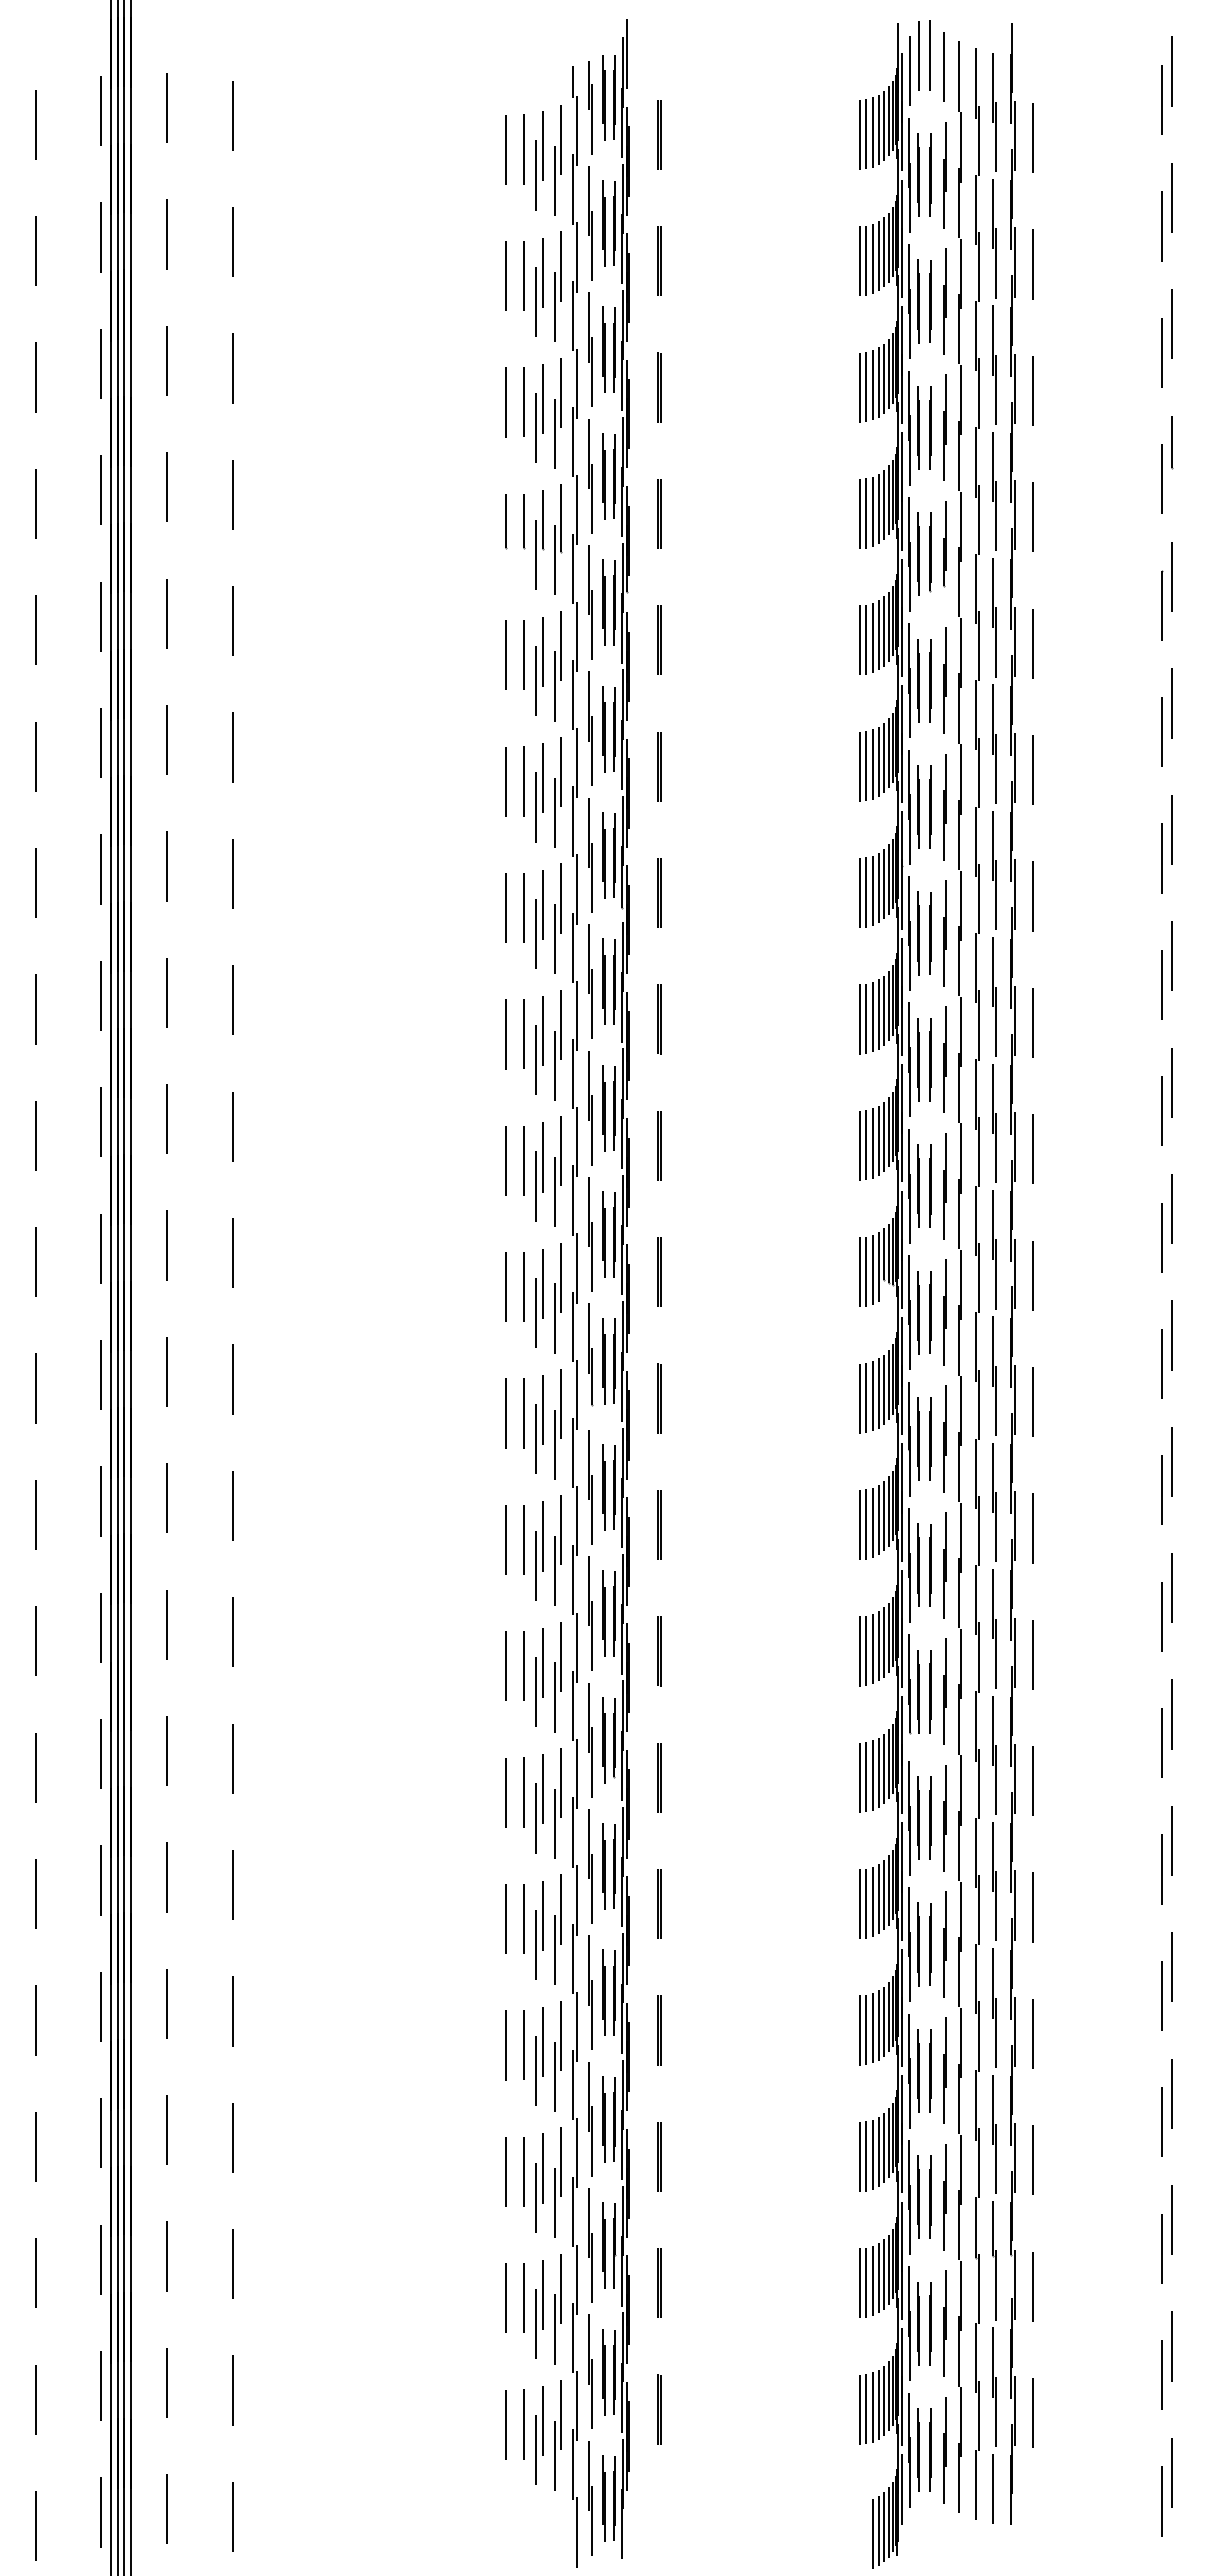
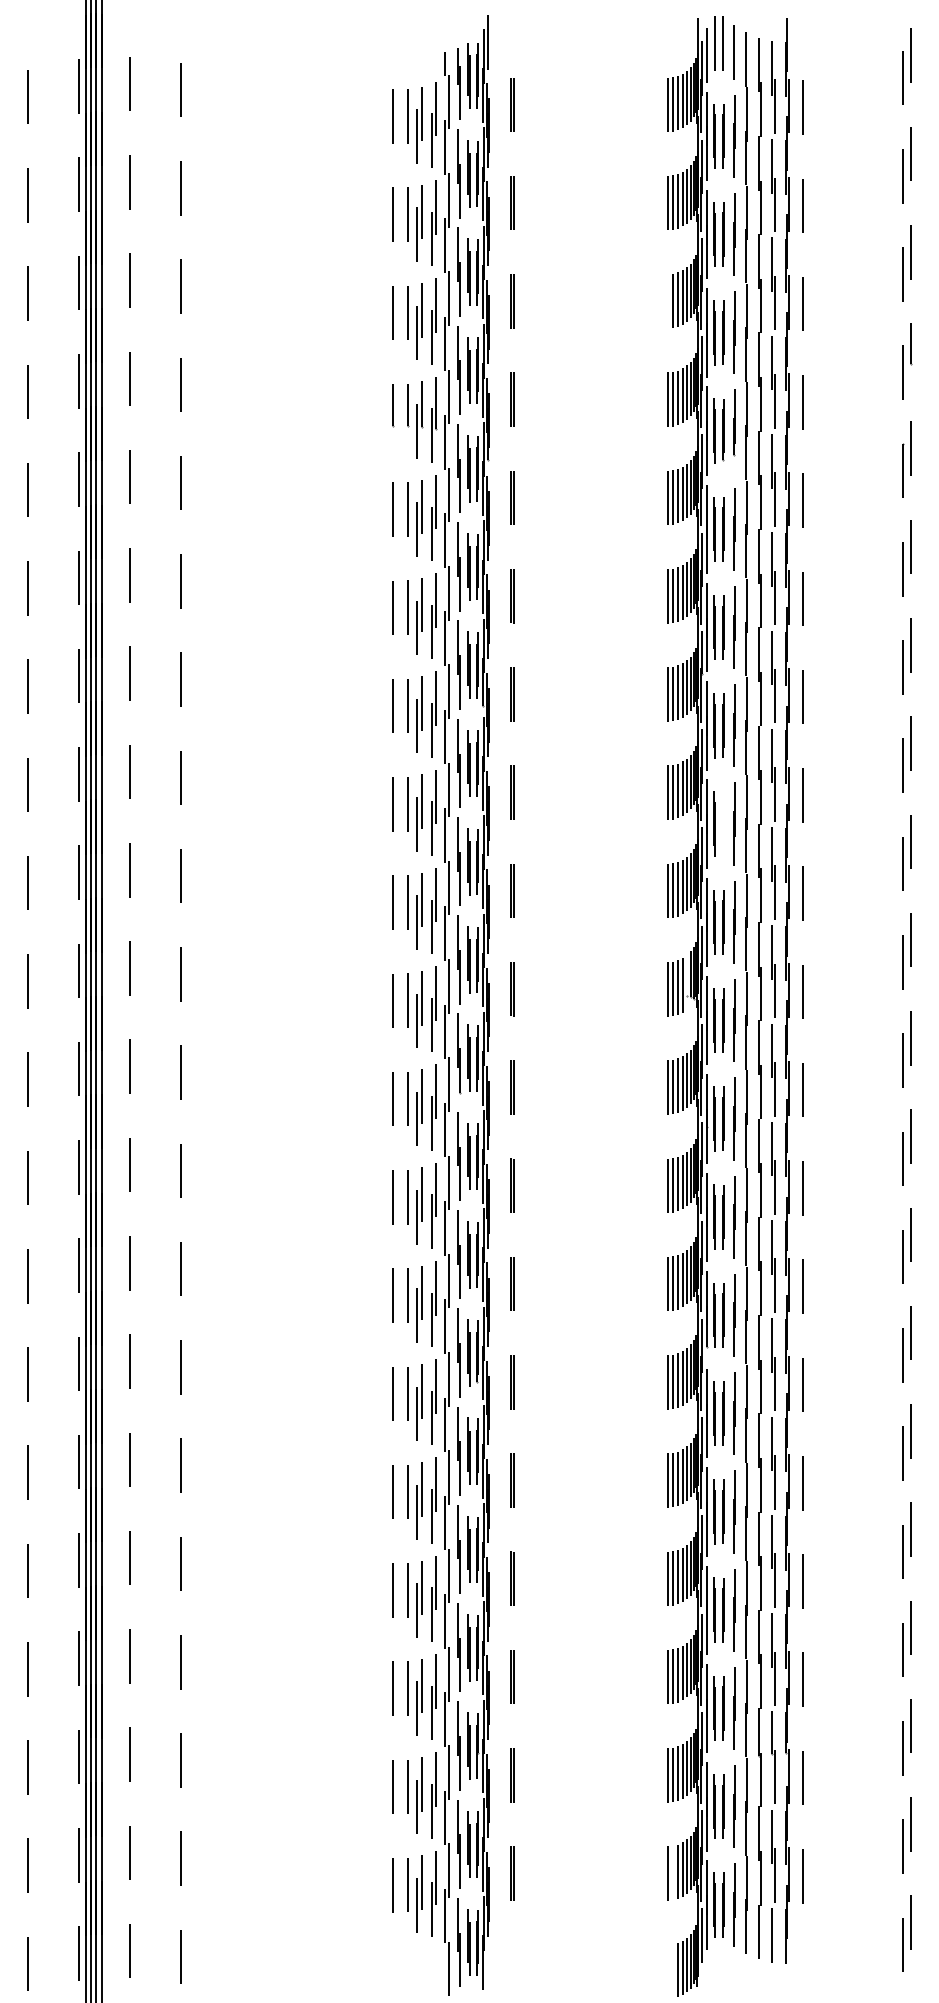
line: (859, 387) -> (668, 301), removed
line: (930, 1059) -> (723, 823), removed
line: (884, 1254) -> (687, 975), removed
line: (866, 2409) -> (673, 1873), removed

